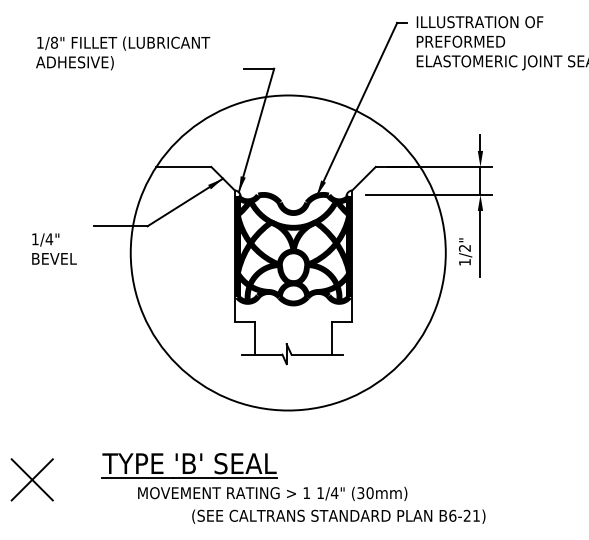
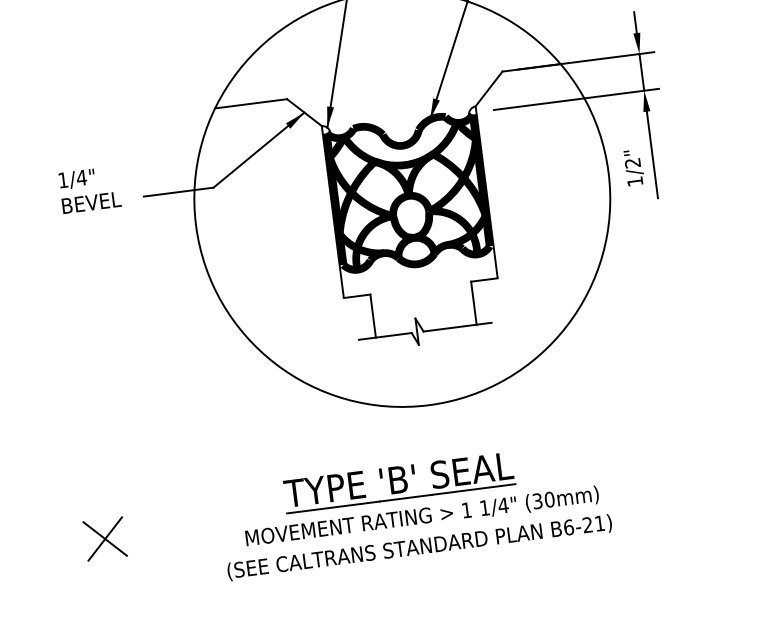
text: (54, 248) -> (89, 189), moved
part: (189, 465) -> (398, 482), moved
part: (32, 479) -> (105, 538), size x0.71
text: (338, 516) -> (419, 547), moved

